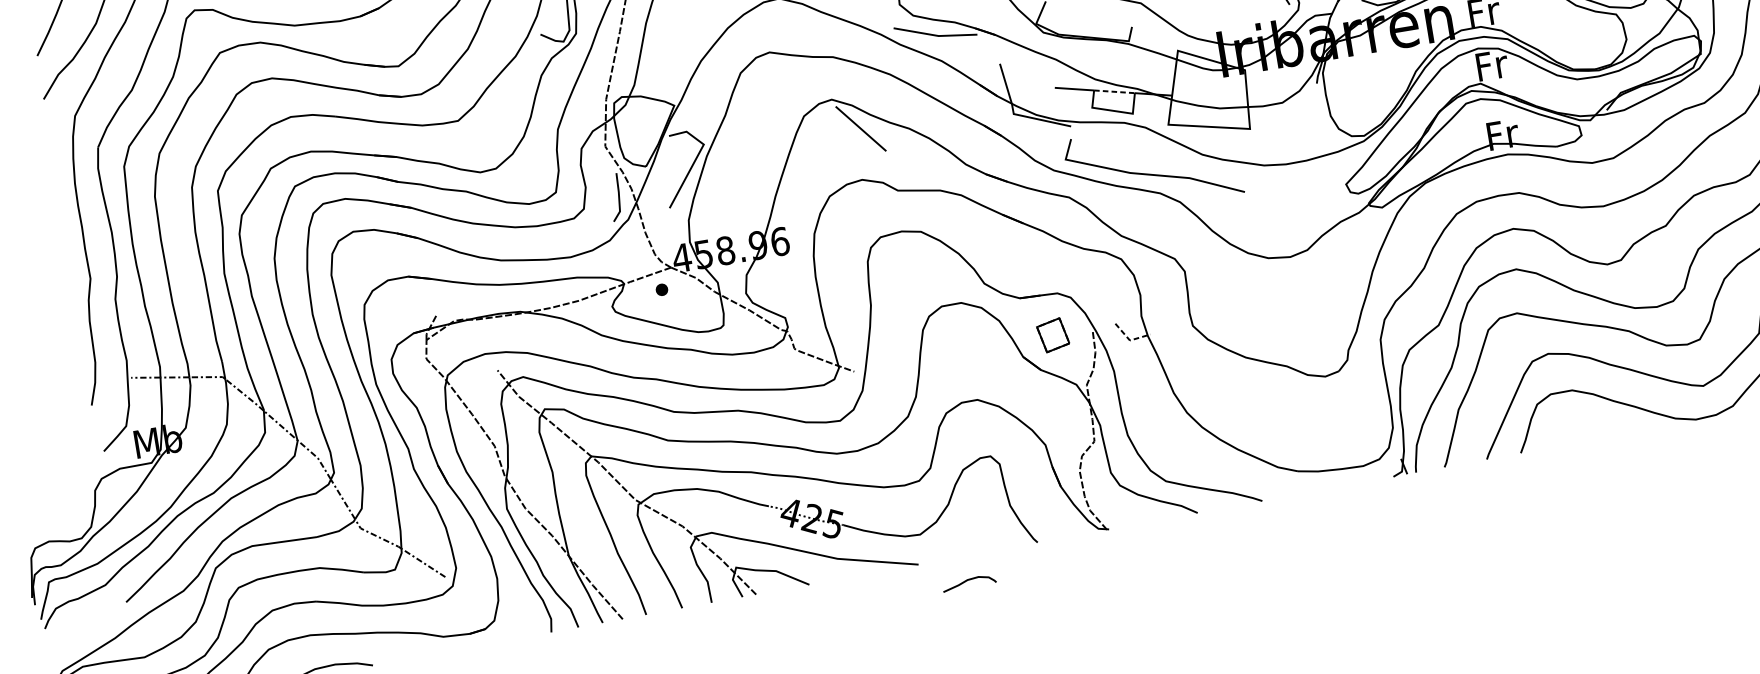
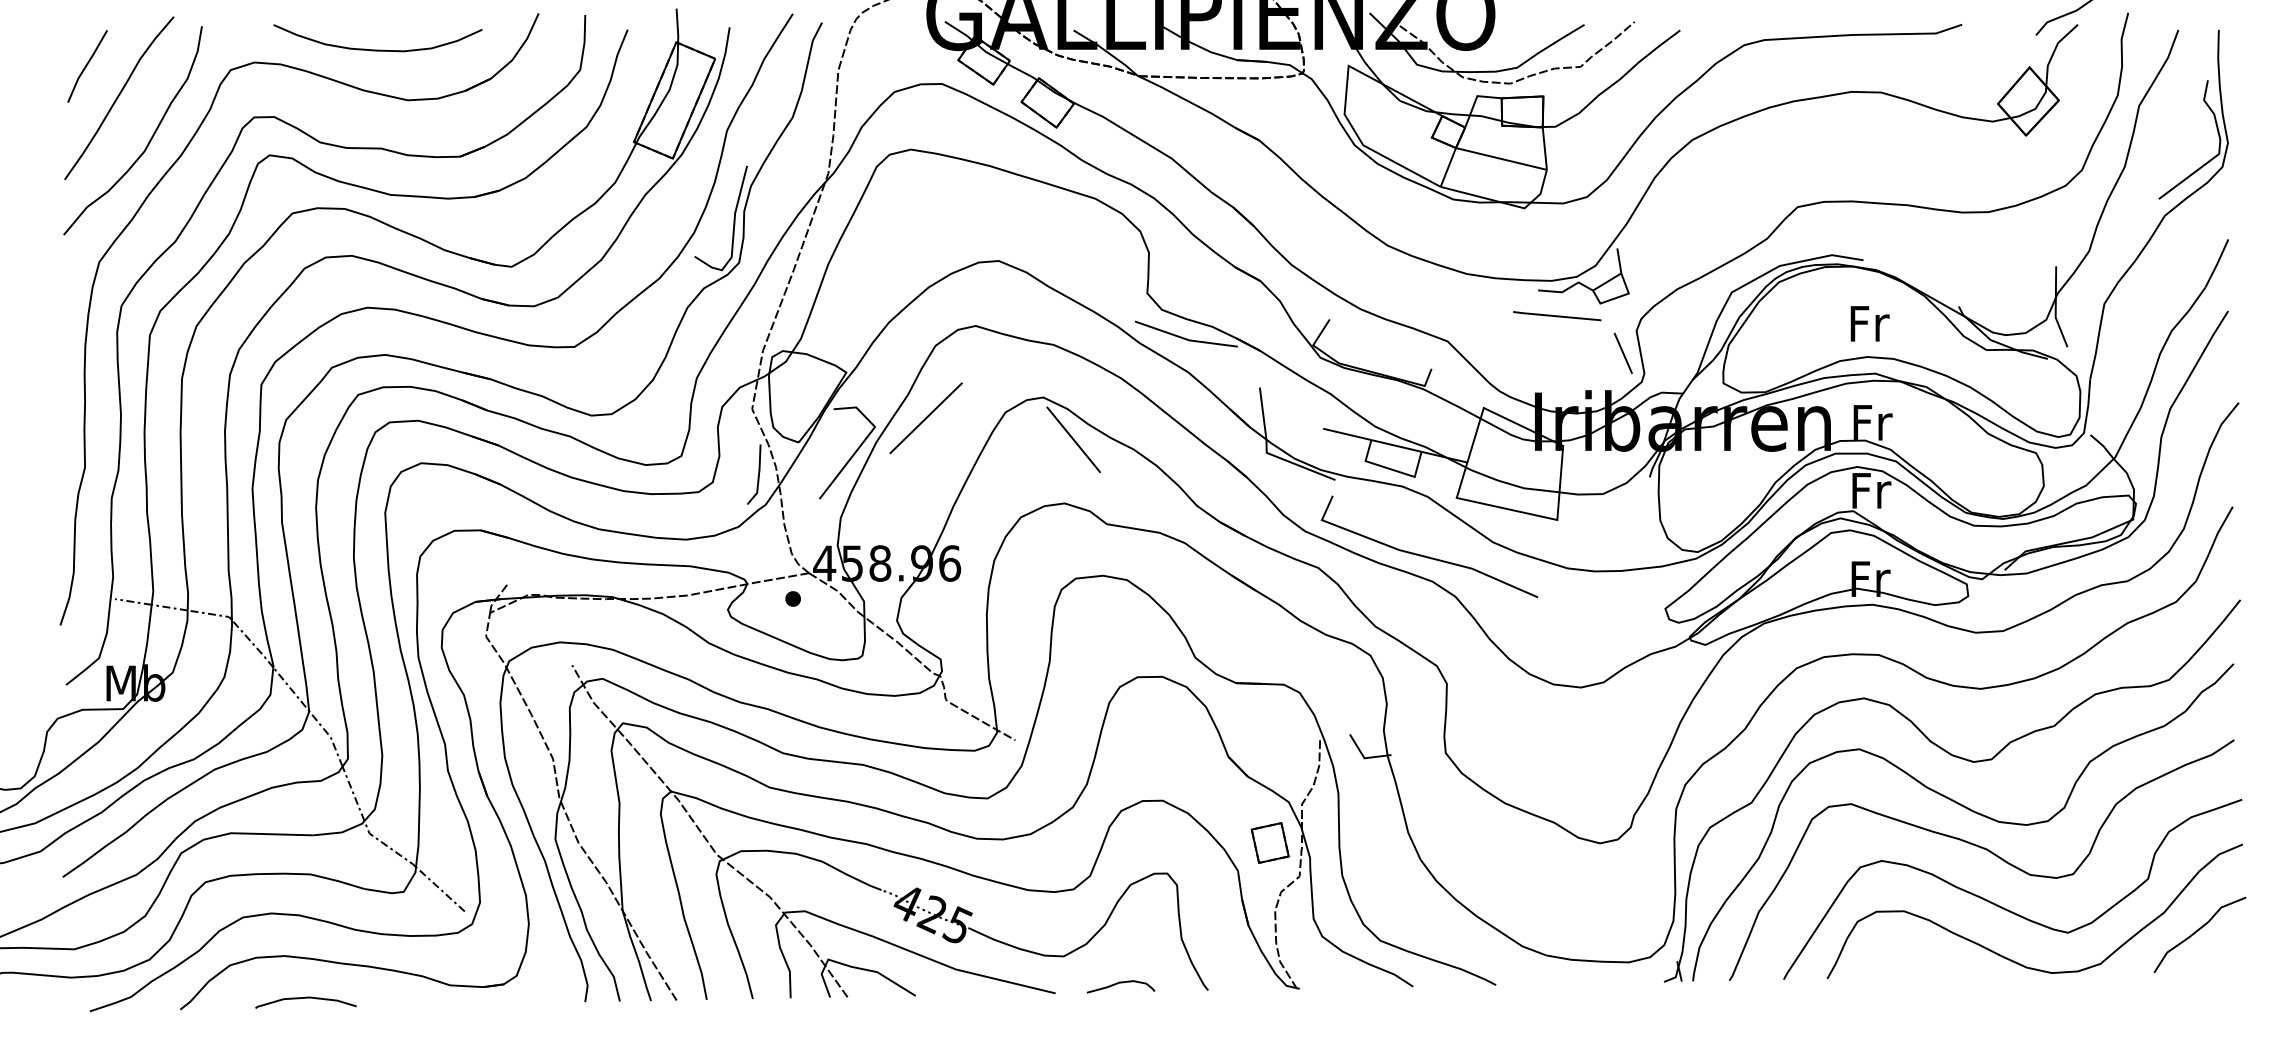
line: (1114, 91) -> (1396, 445), dashed -> solid
line: (742, 131) -> (925, 418), added
part: (1053, 334) -> (1270, 842), moved
line: (1129, 340) -> (1364, 758), dashed -> solid
curve: (968, 580) -> (1120, 983), moved

